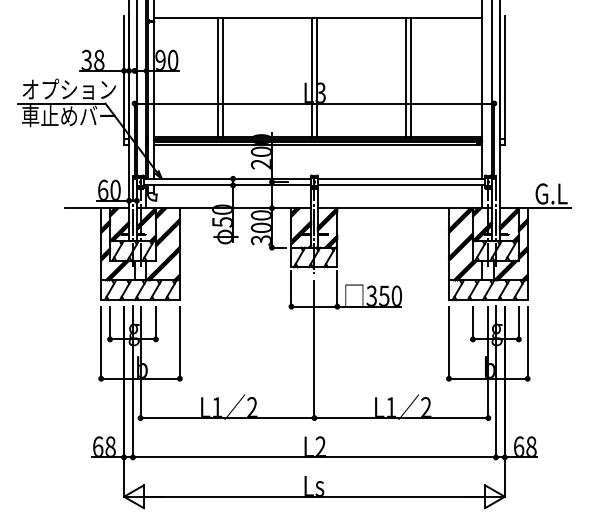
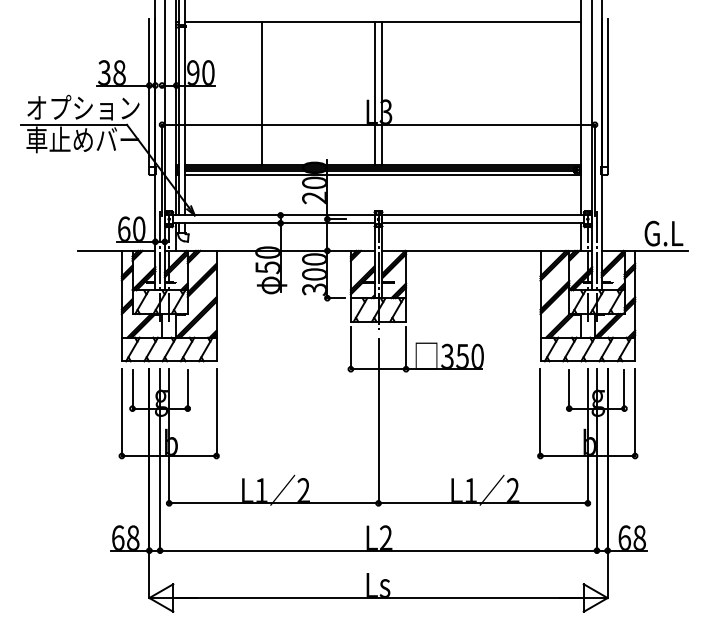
line: (223, 76) -> (268, 92), removed
line: (405, 76) -> (488, 92), removed
line: (410, 76) -> (494, 92), removed

